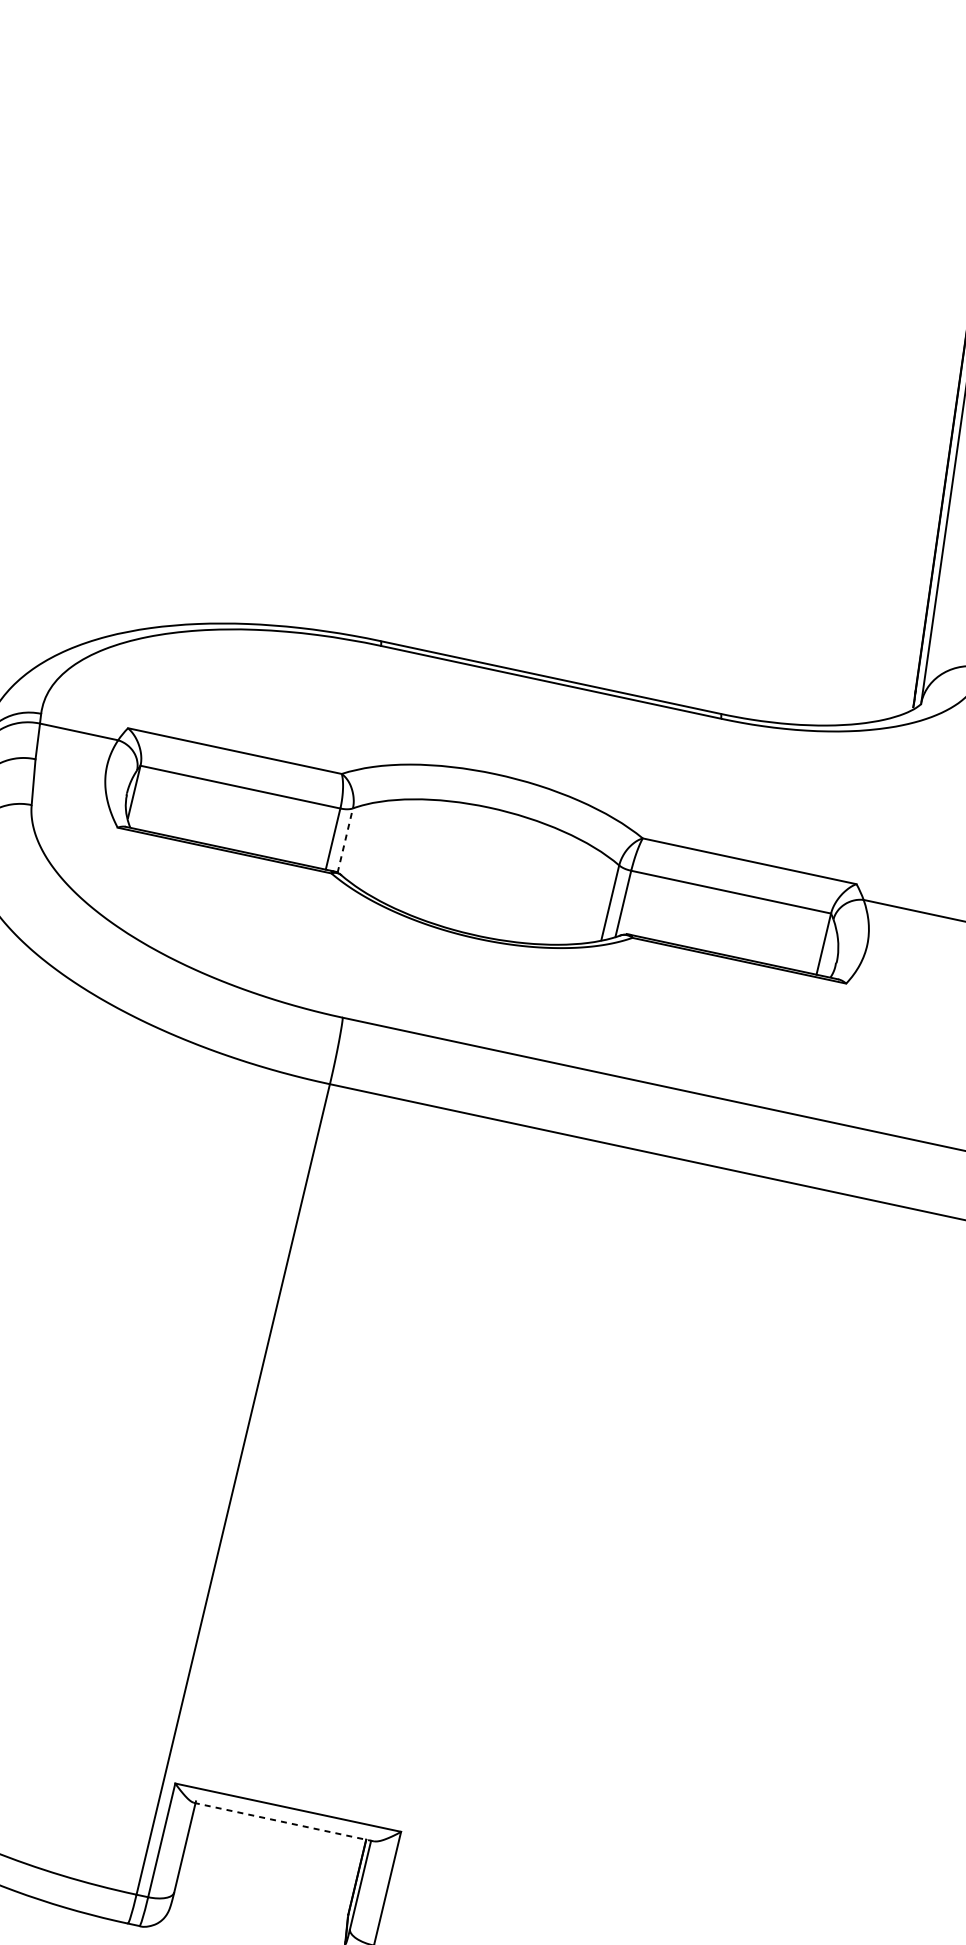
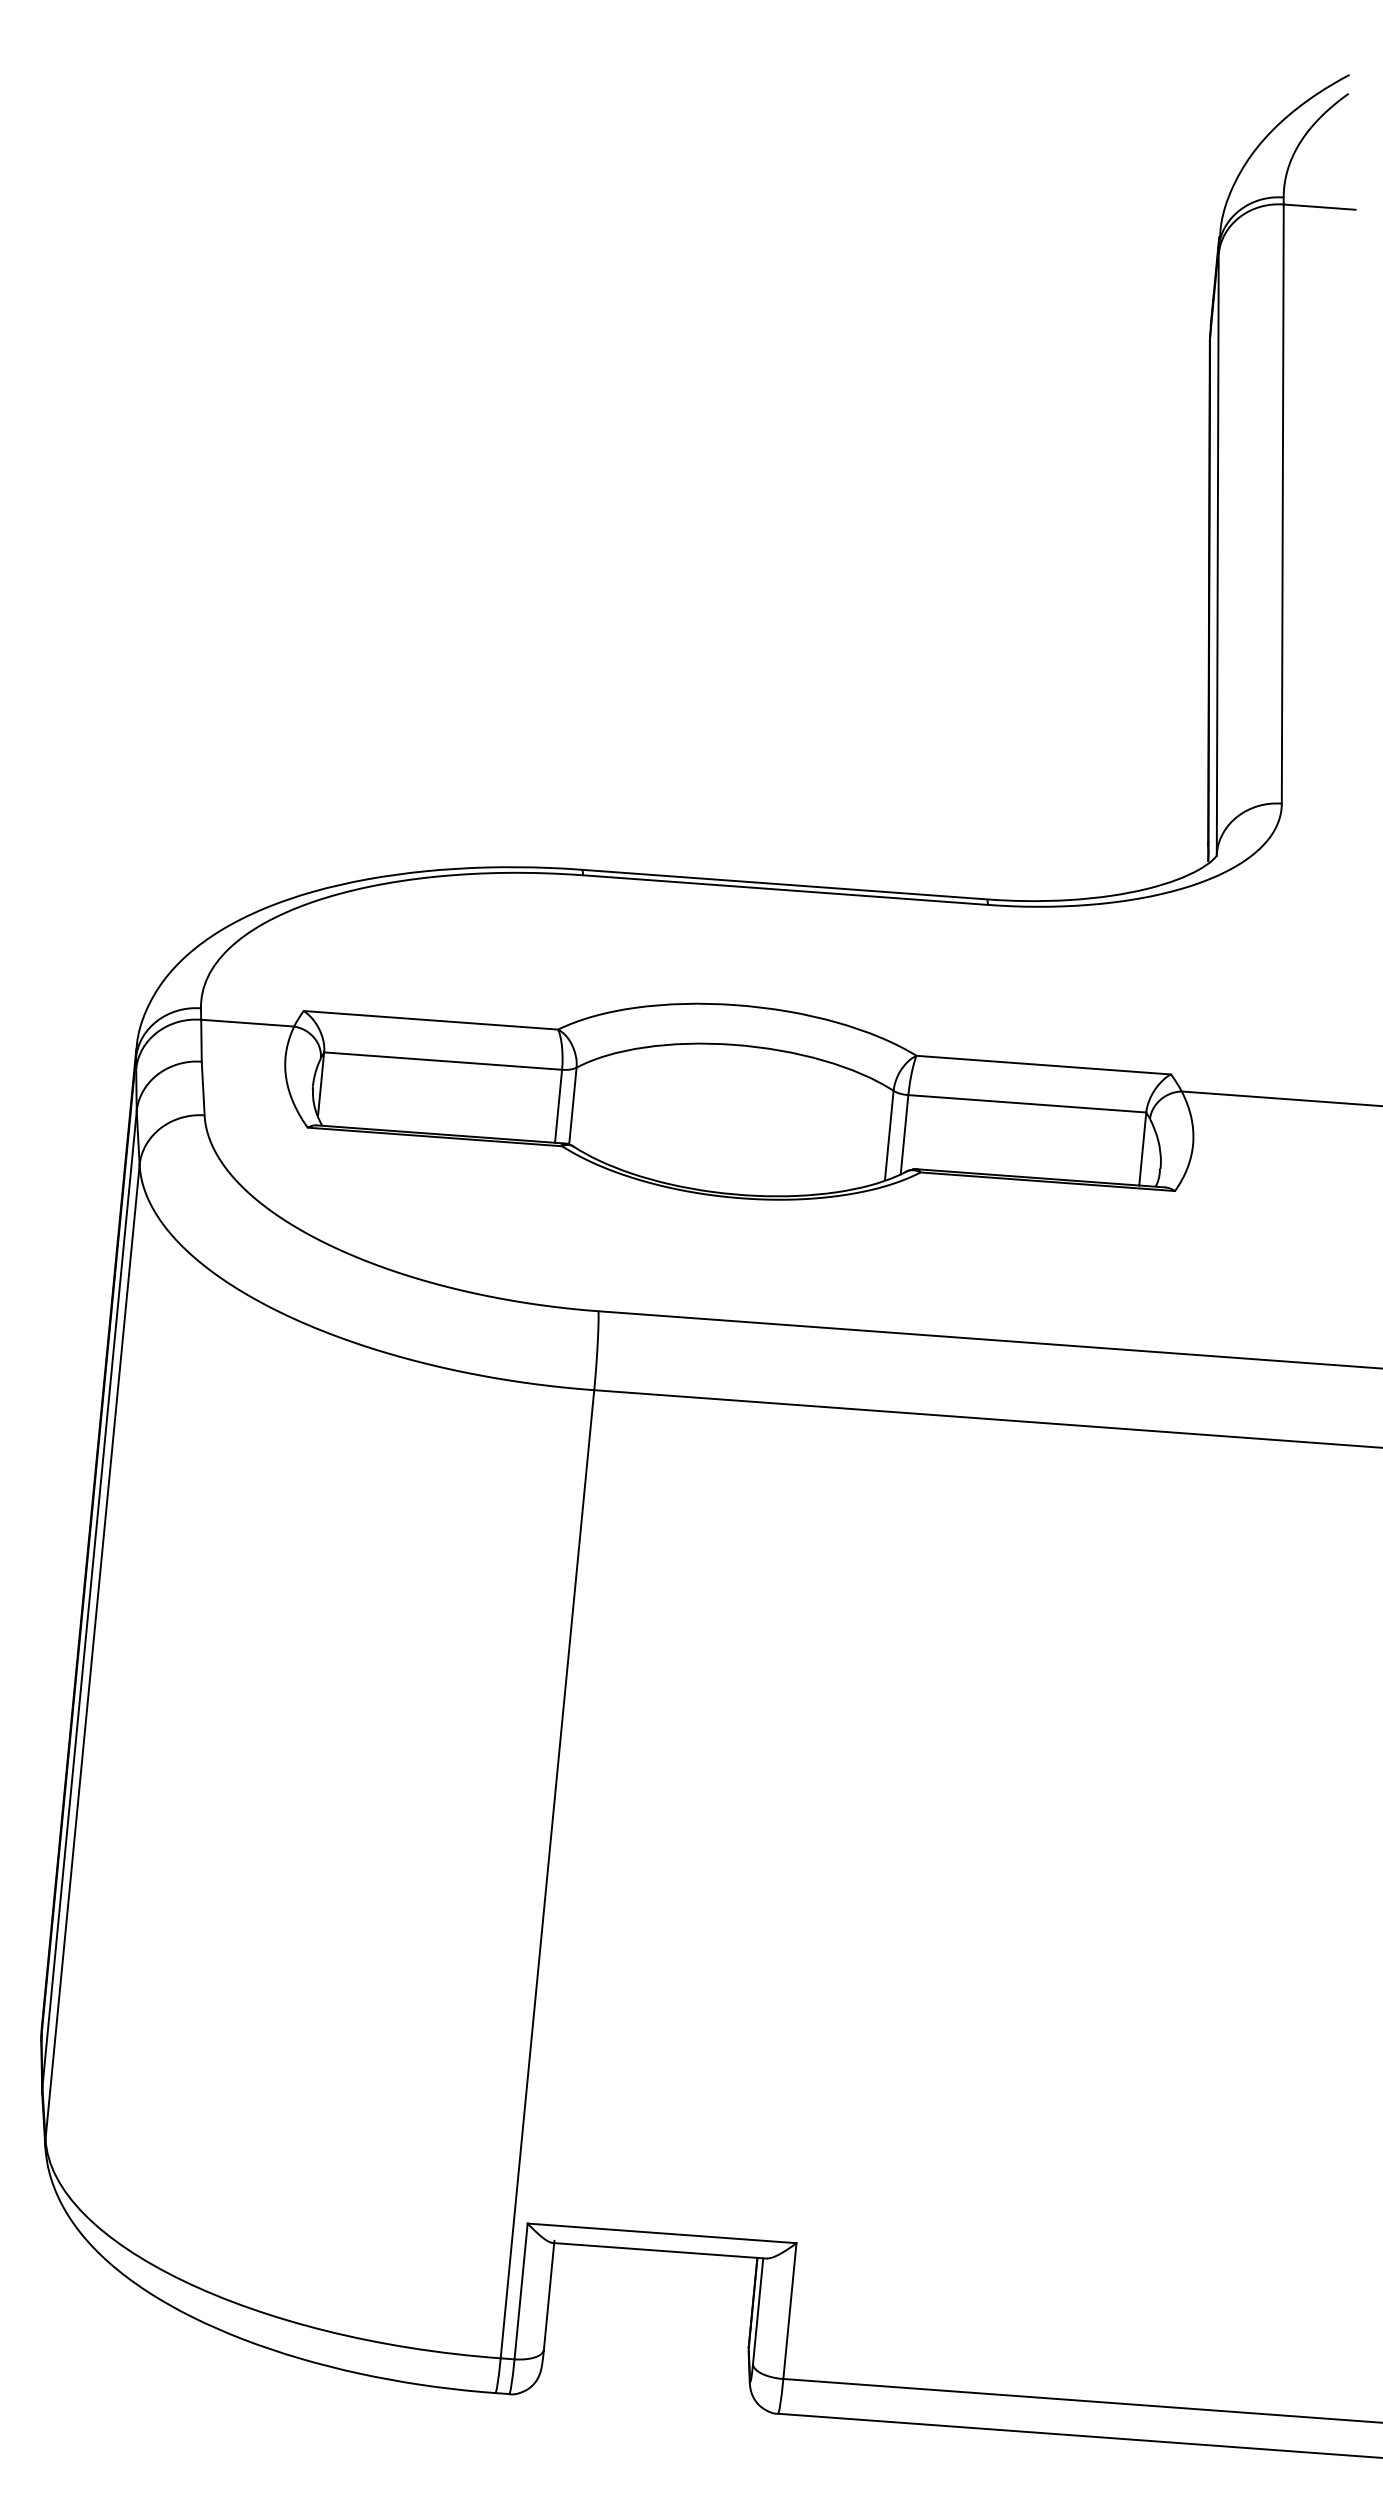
line: (344, 840) -> (572, 1106), dashed -> solid
line: (284, 1821) -> (659, 2250), dashed -> solid

